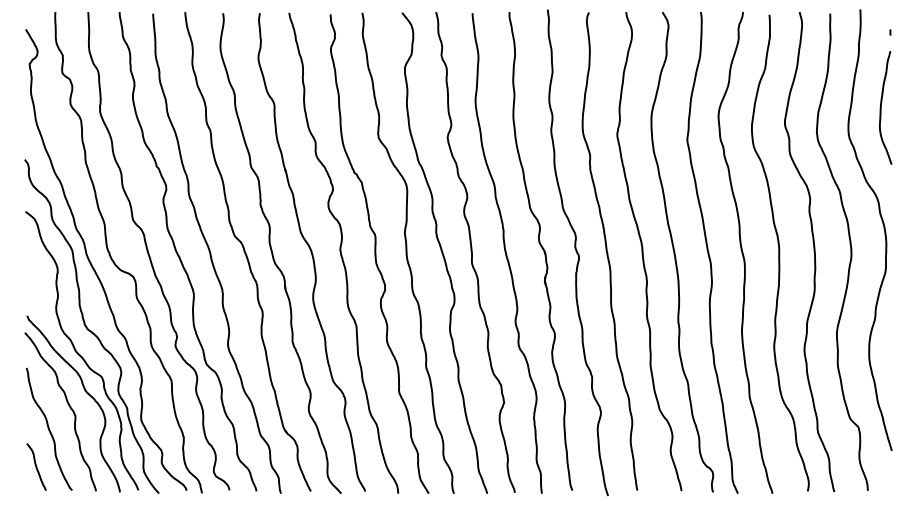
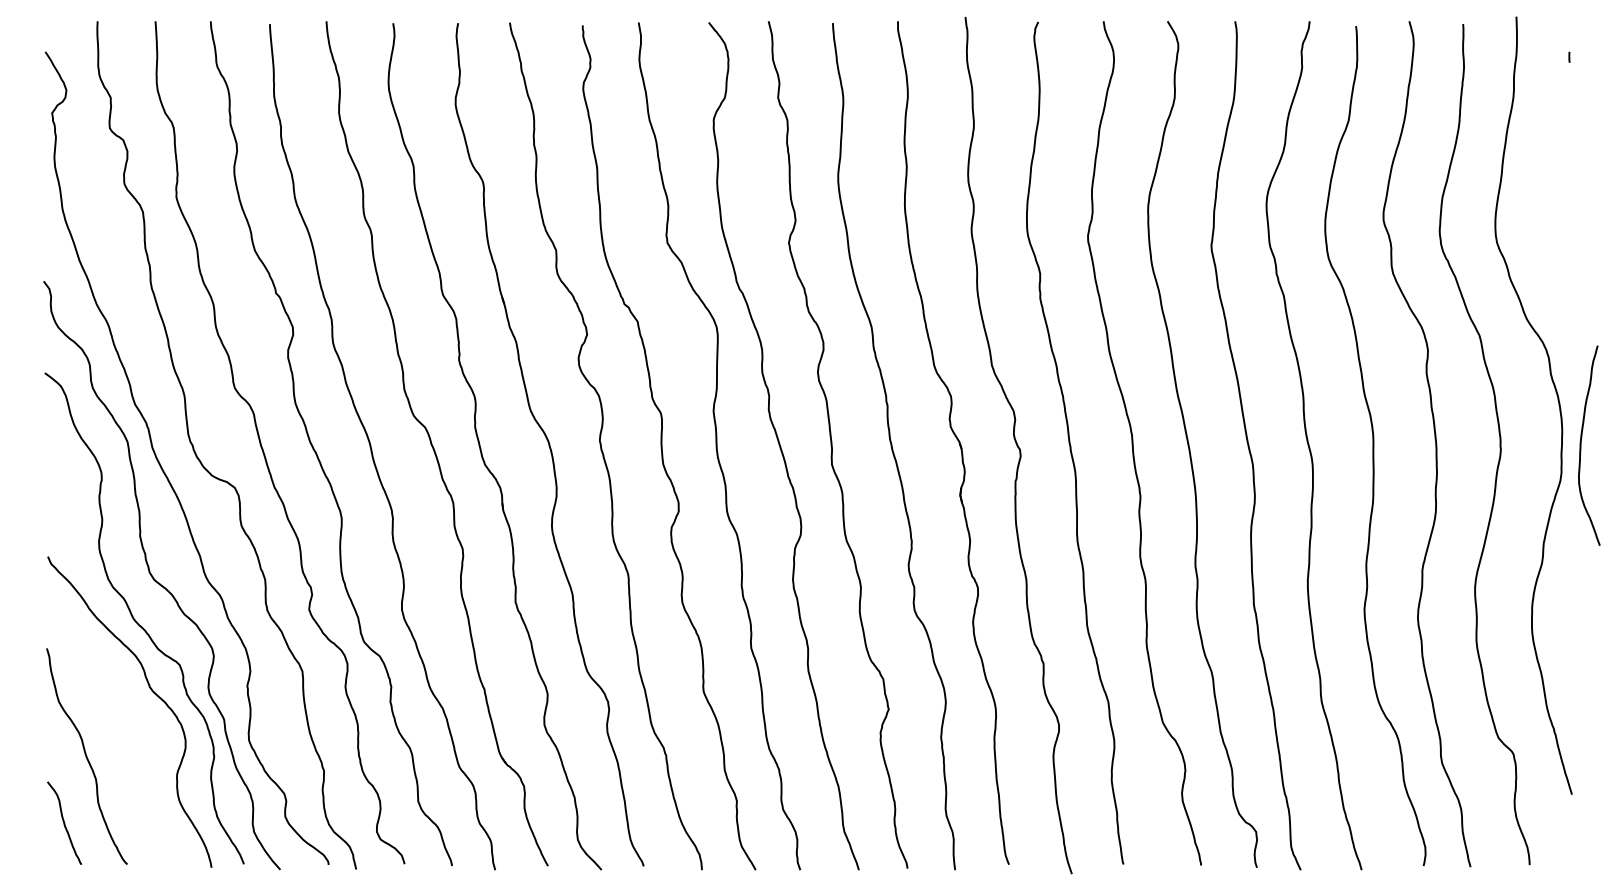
curve: (881, 107) -> (1581, 445), moved
curve: (69, 407) -> (122, 718), removed

